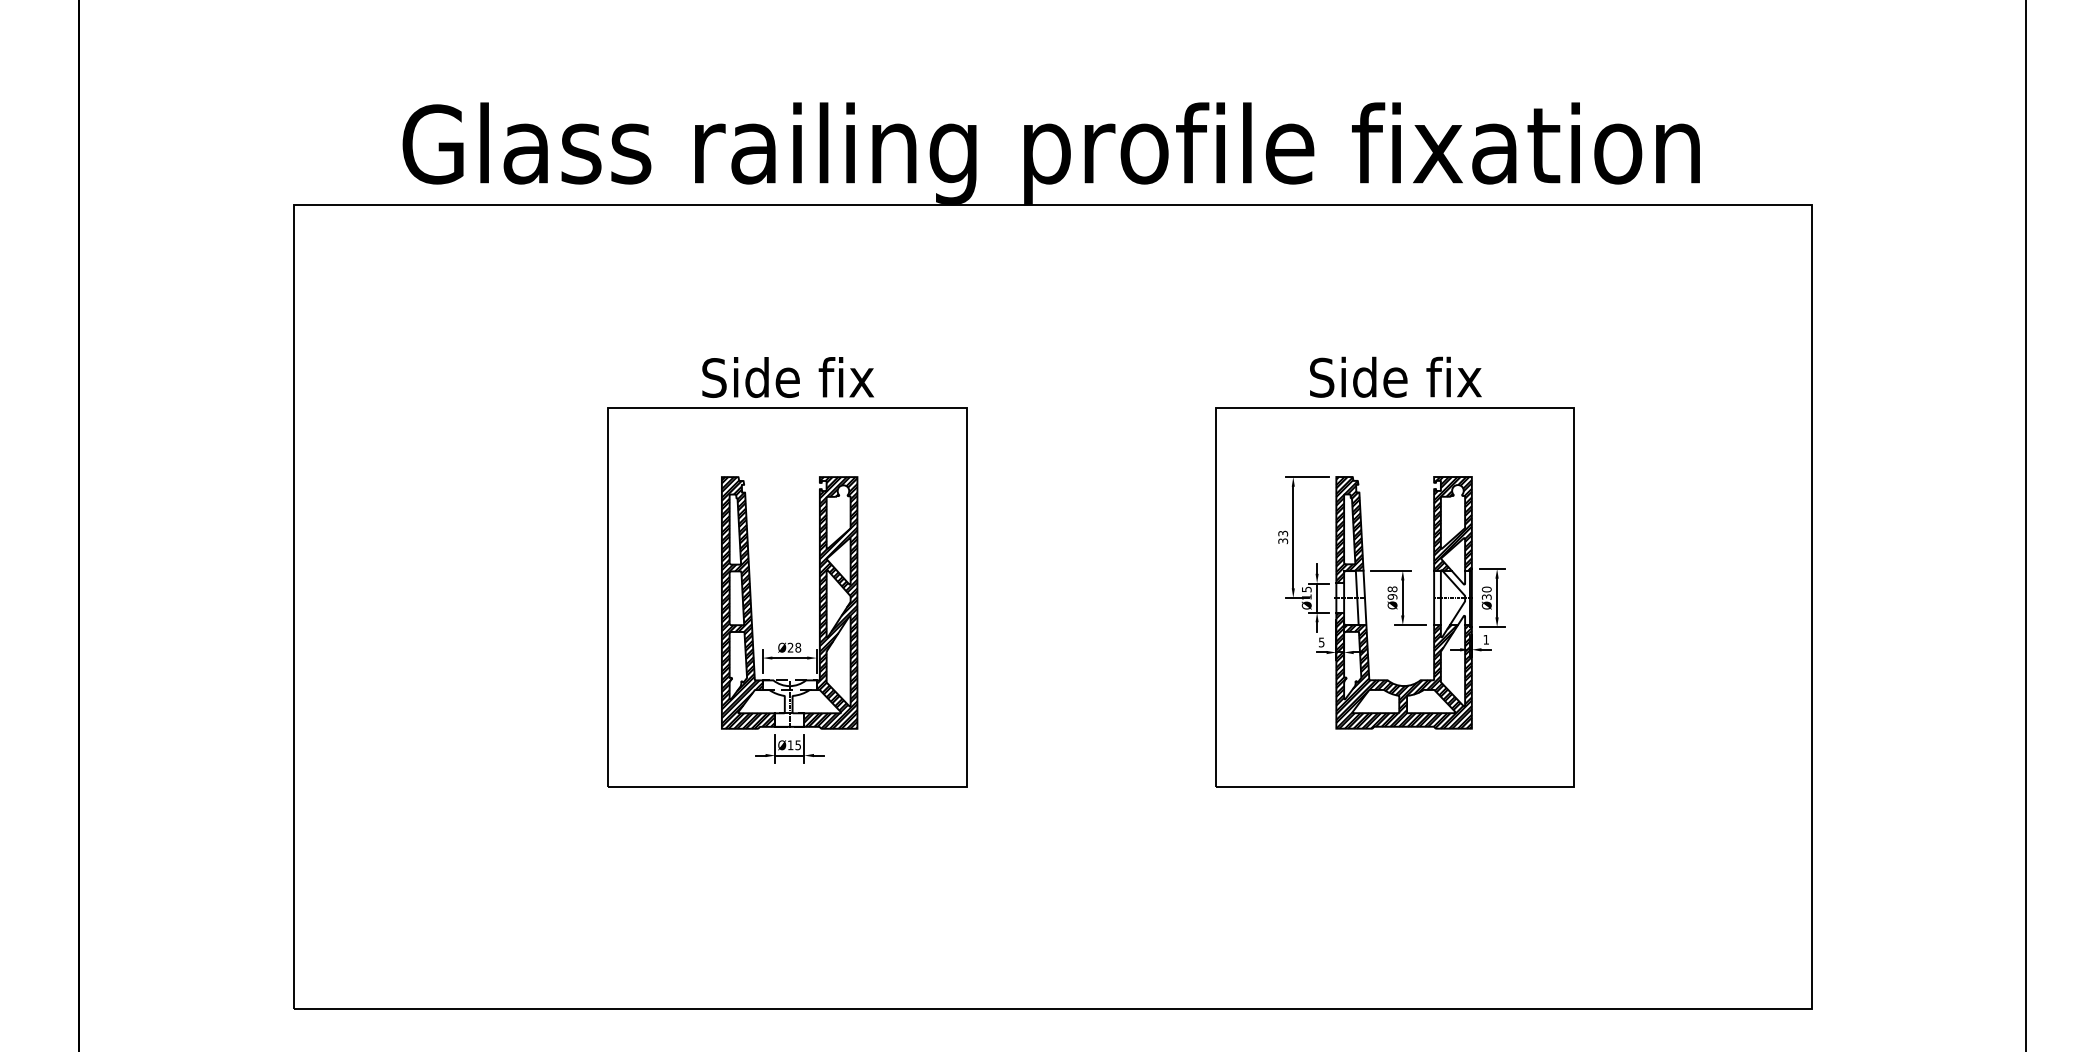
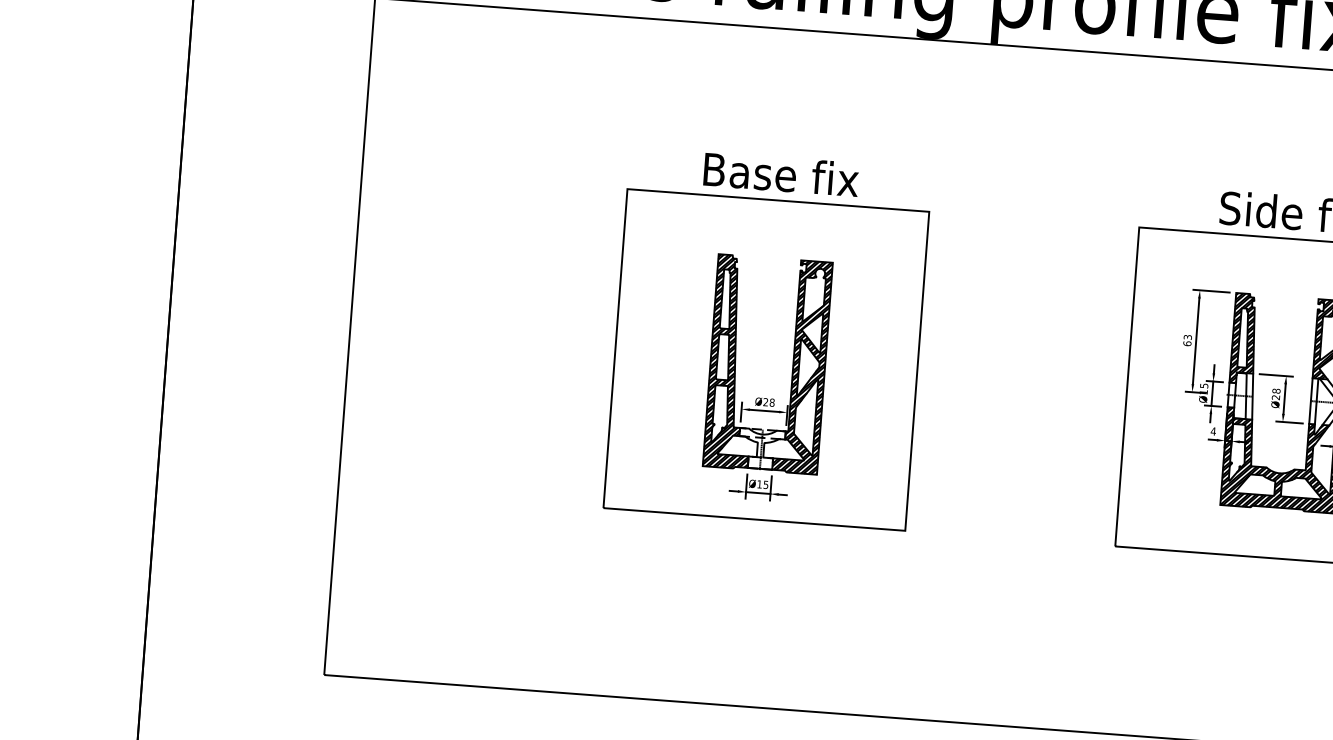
text: (788, 377) -> (781, 174), Side fix -> Base fix
text: (1283, 541) -> (1187, 343), 33 -> 63
text: (1392, 596) -> (1275, 397), Ø98 -> Ø28
text: (1321, 642) -> (1213, 431), 5 -> 4

